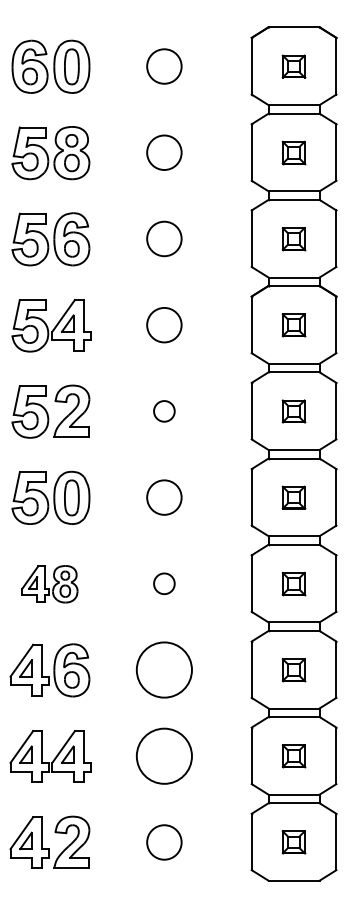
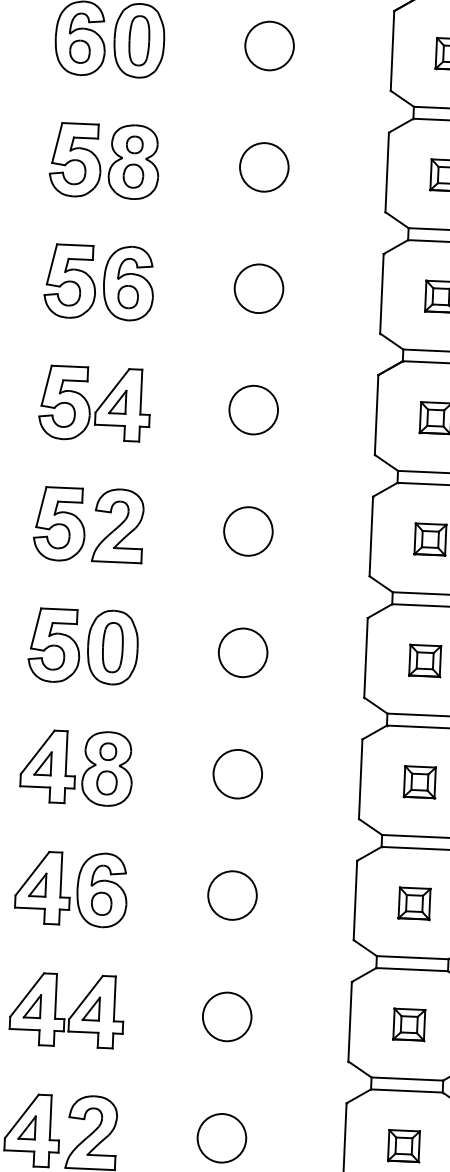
circle: (164, 411) -> (248, 531), size x1.67
circle: (164, 583) -> (237, 773), size x1.67
part: (49, 584) -> (76, 768), size x1.43
circle: (164, 669) -> (232, 894), size x0.62
circle: (164, 756) -> (227, 1017), size x0.62

